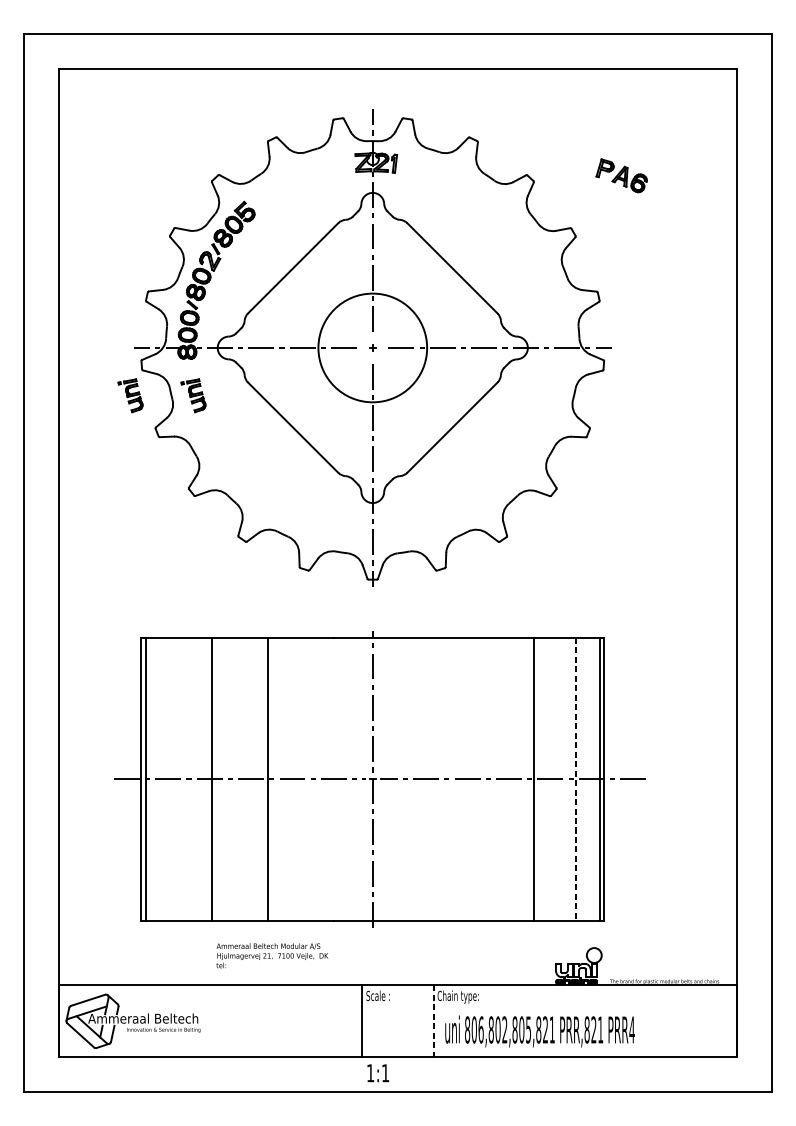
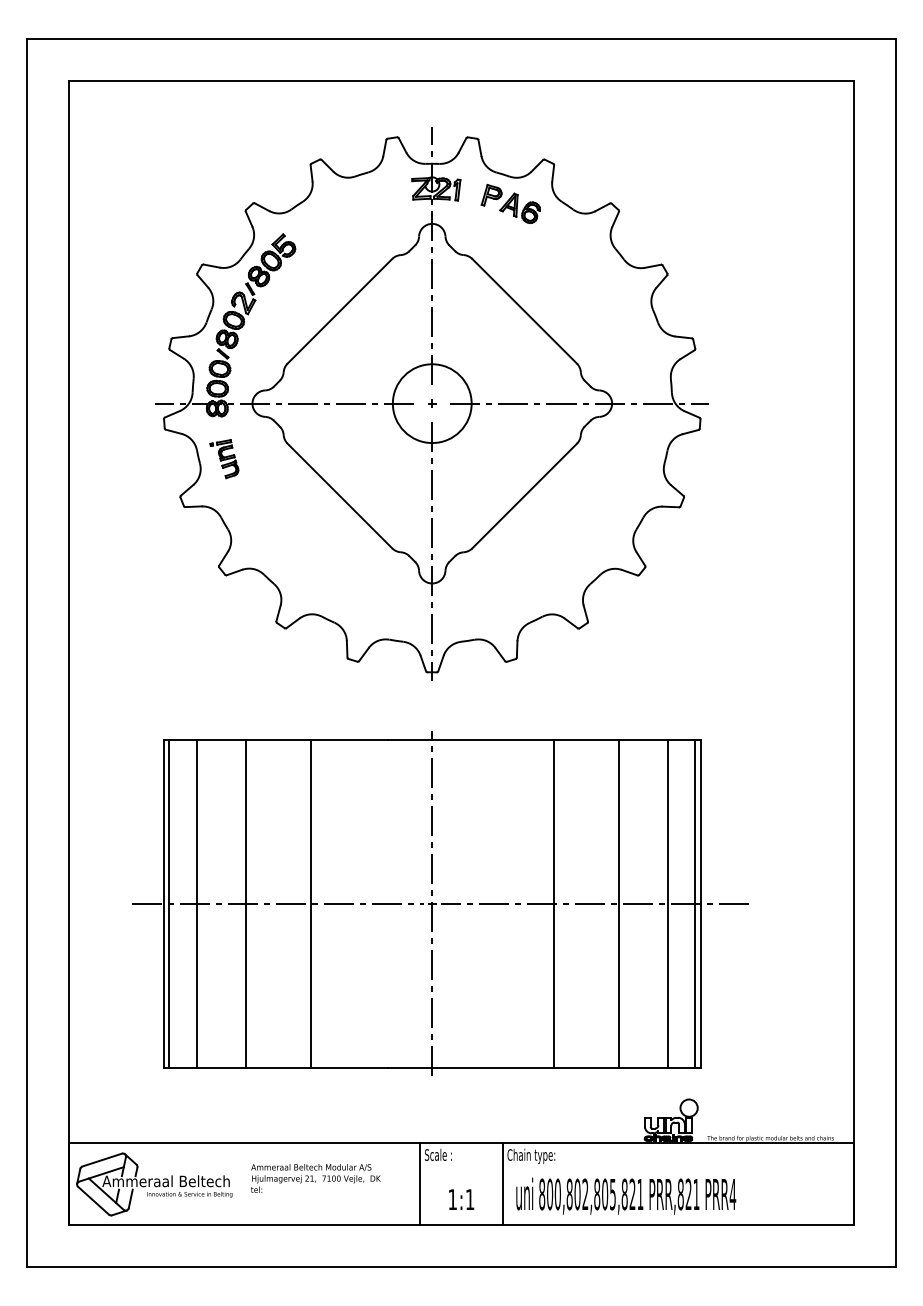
part: (621, 175) -> (510, 203), moved
circle: (372, 347) -> (431, 403), size x0.62
part: (130, 396) -> (151, 459), removed
line: (170, 779) -> (197, 903), added
line: (478, 779) -> (554, 903), added
line: (575, 779) -> (667, 904), dashed -> solid
text: (272, 955) -> (315, 1178), moved
line: (433, 1021) -> (502, 1184), dashed -> solid
text: (480, 1029) -> (557, 1194), 806,802,805,821 -> 800,802,805,821
text: (378, 1073) -> (461, 1199), moved

